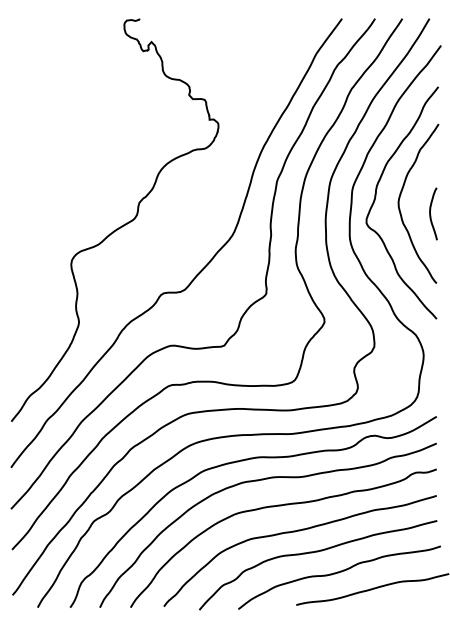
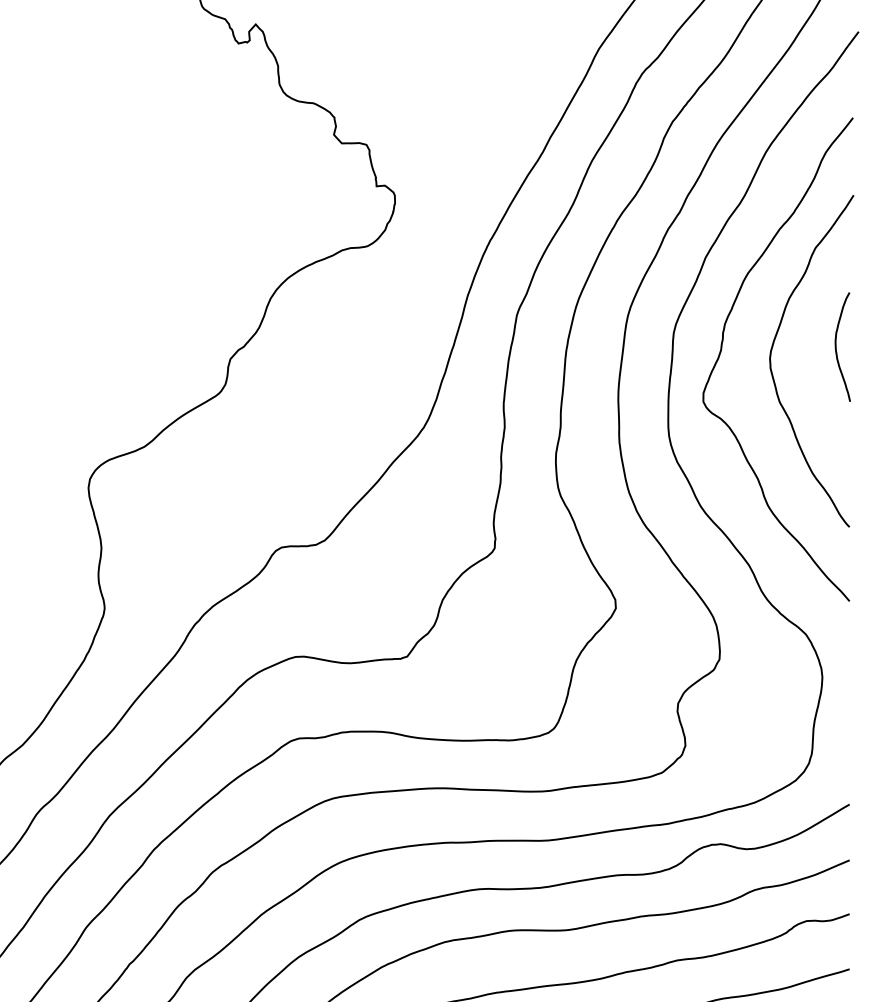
curve: (431, 215) -> (838, 350), moved

